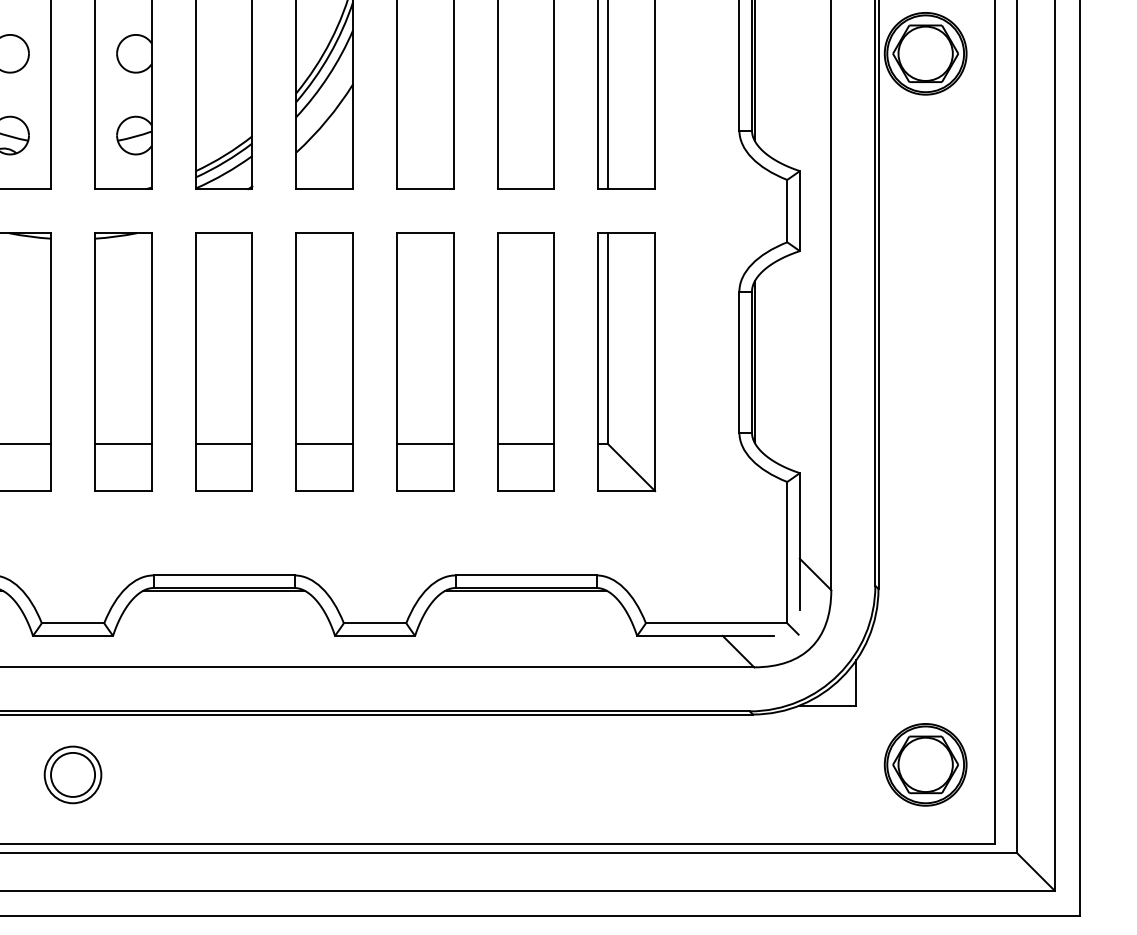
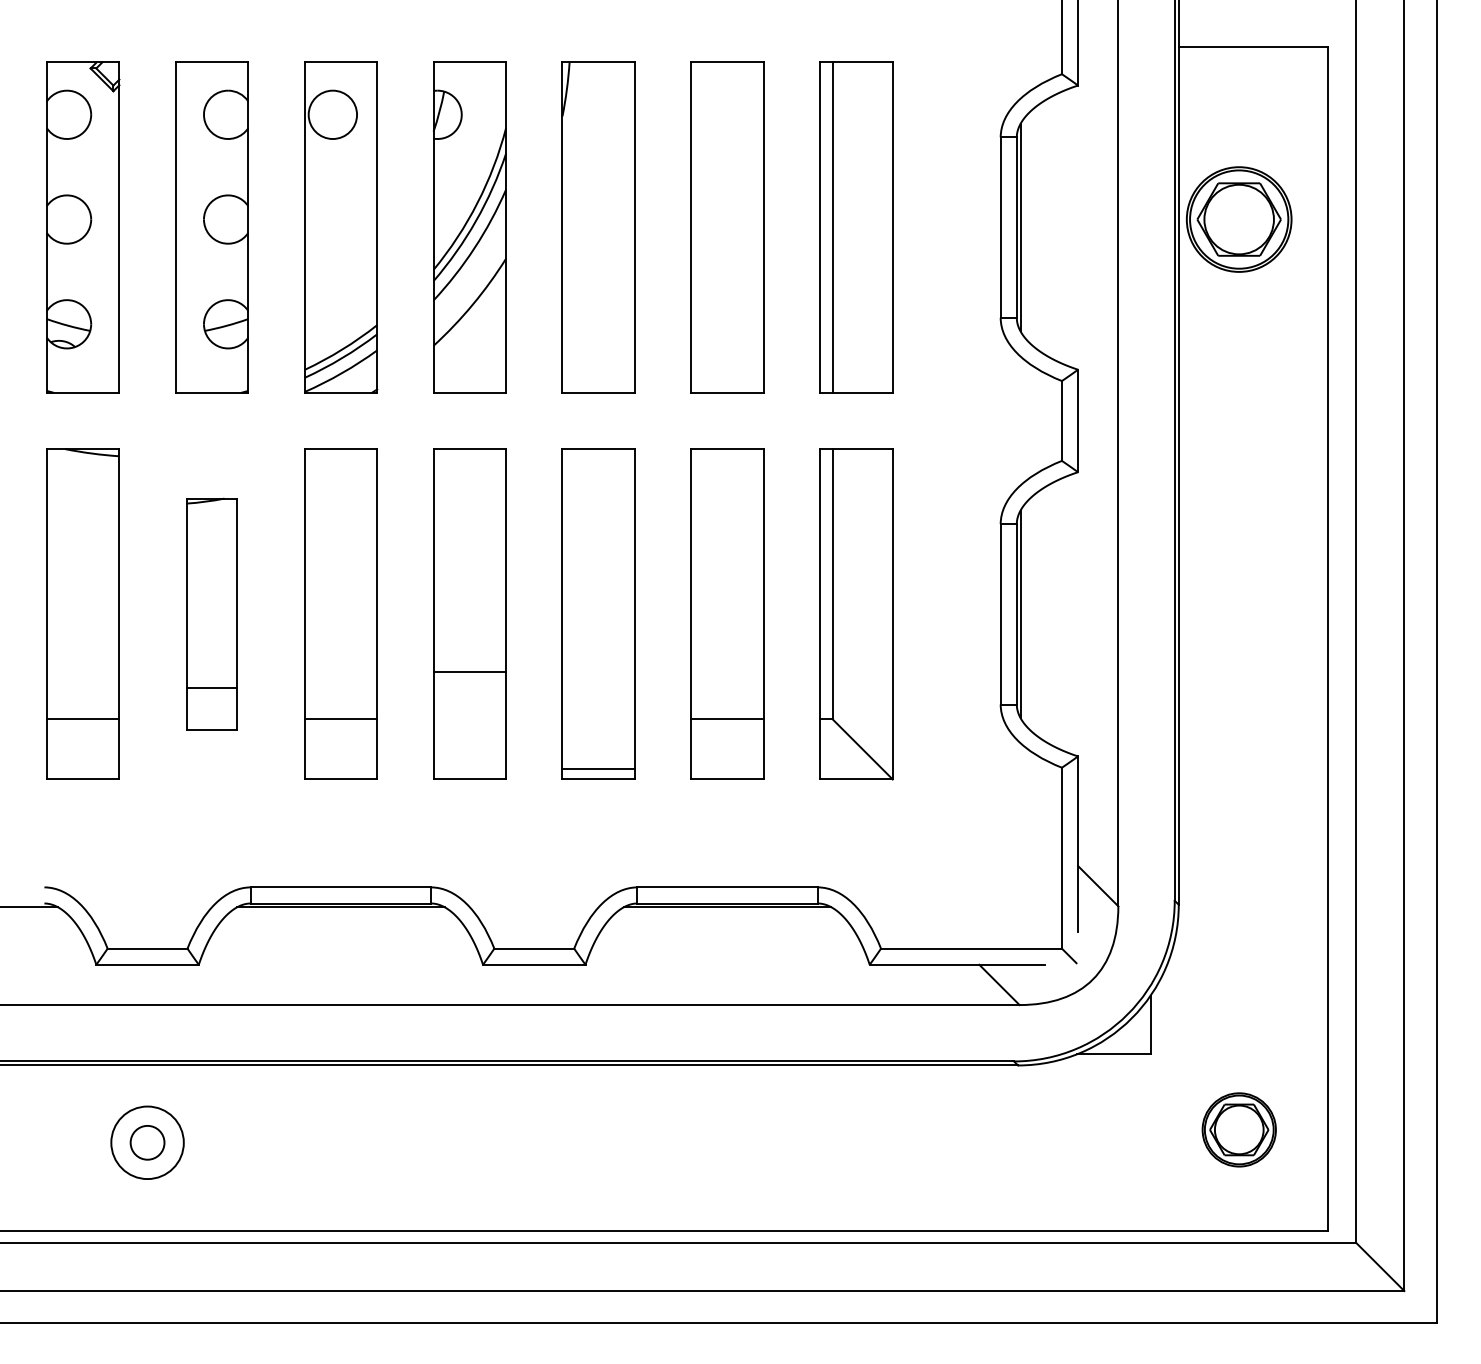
part: (122, 361) -> (211, 613), size x0.7
line: (324, 444) -> (469, 672), moved
line: (425, 444) -> (598, 769), moved
part: (925, 764) -> (1239, 1129), size x0.7
circle: (72, 774) -> (147, 1142), size x0.6

